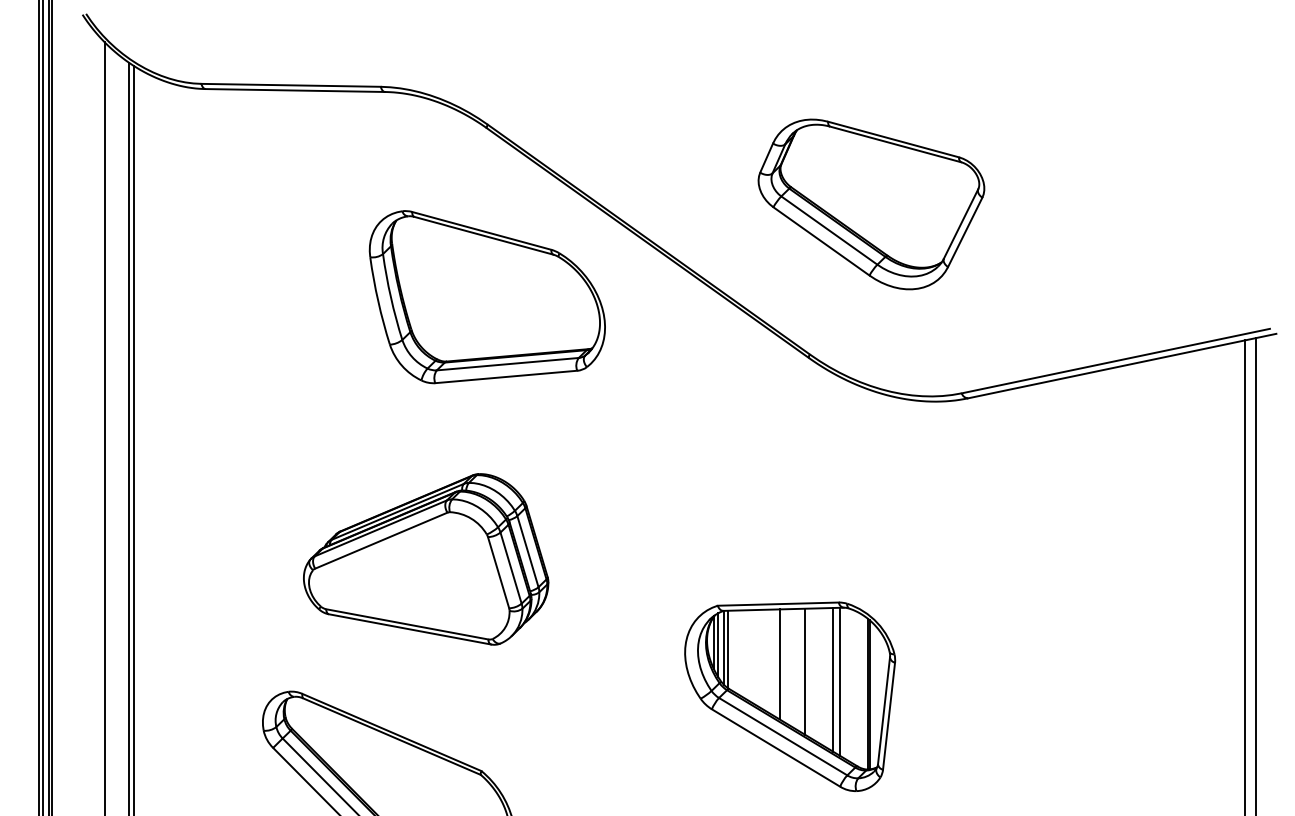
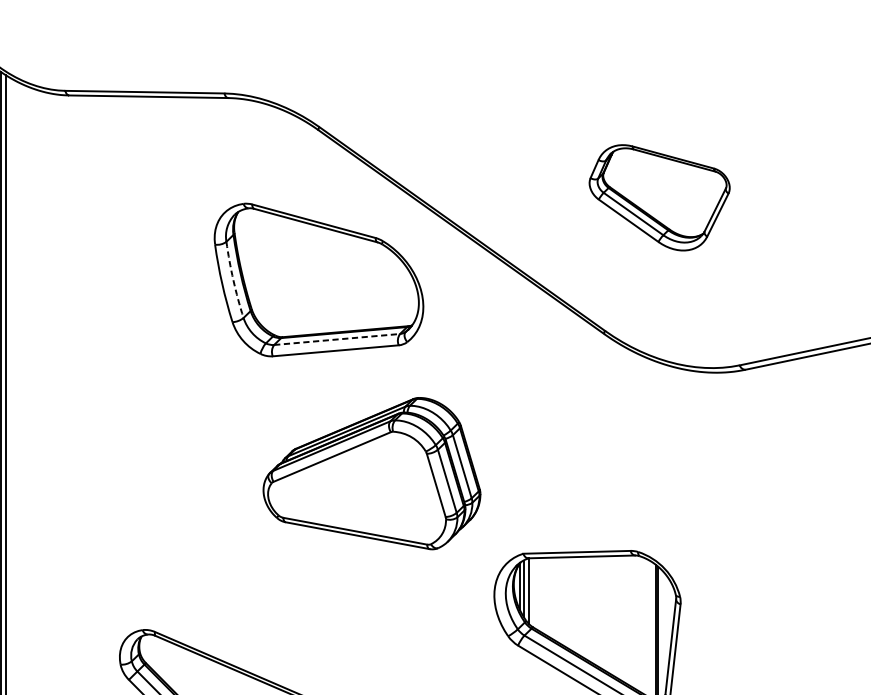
part: (871, 204) -> (659, 197), size x0.7
arc: (390, 297) -> (233, 280), solid -> dashed
line: (508, 364) -> (337, 339), solid -> dashed
part: (426, 559) -> (372, 473), moved
line: (727, 648) -> (531, 591), removed
line: (779, 664) -> (578, 605), removed
line: (805, 671) -> (601, 612), removed
line: (833, 679) -> (625, 619), removed
line: (840, 681) -> (632, 620), removed

